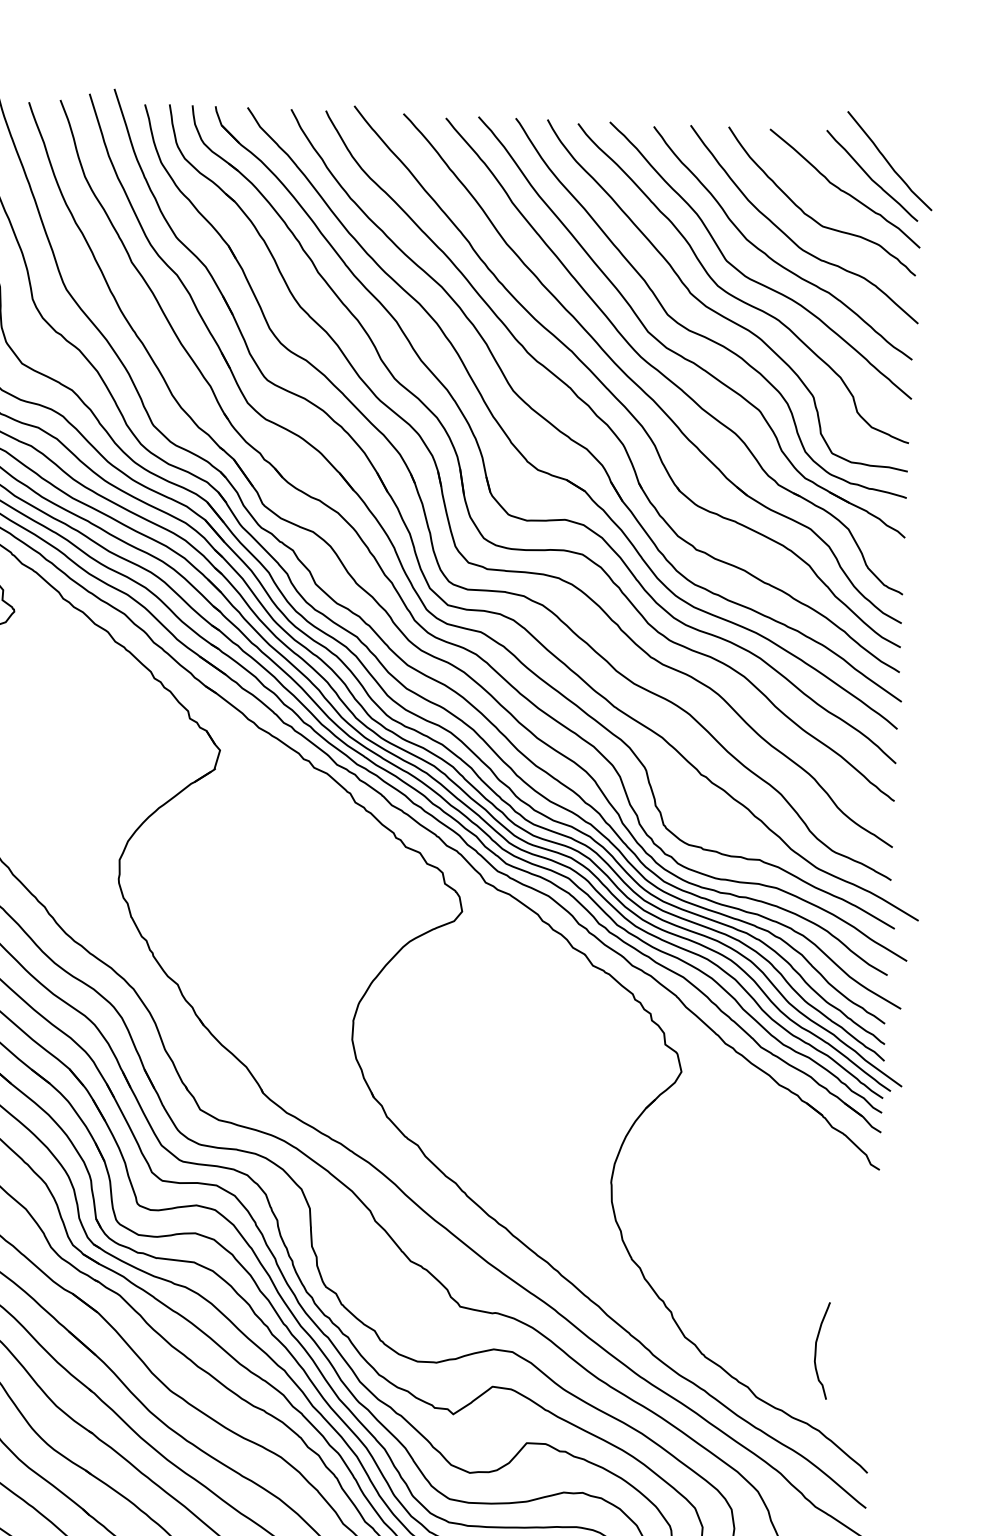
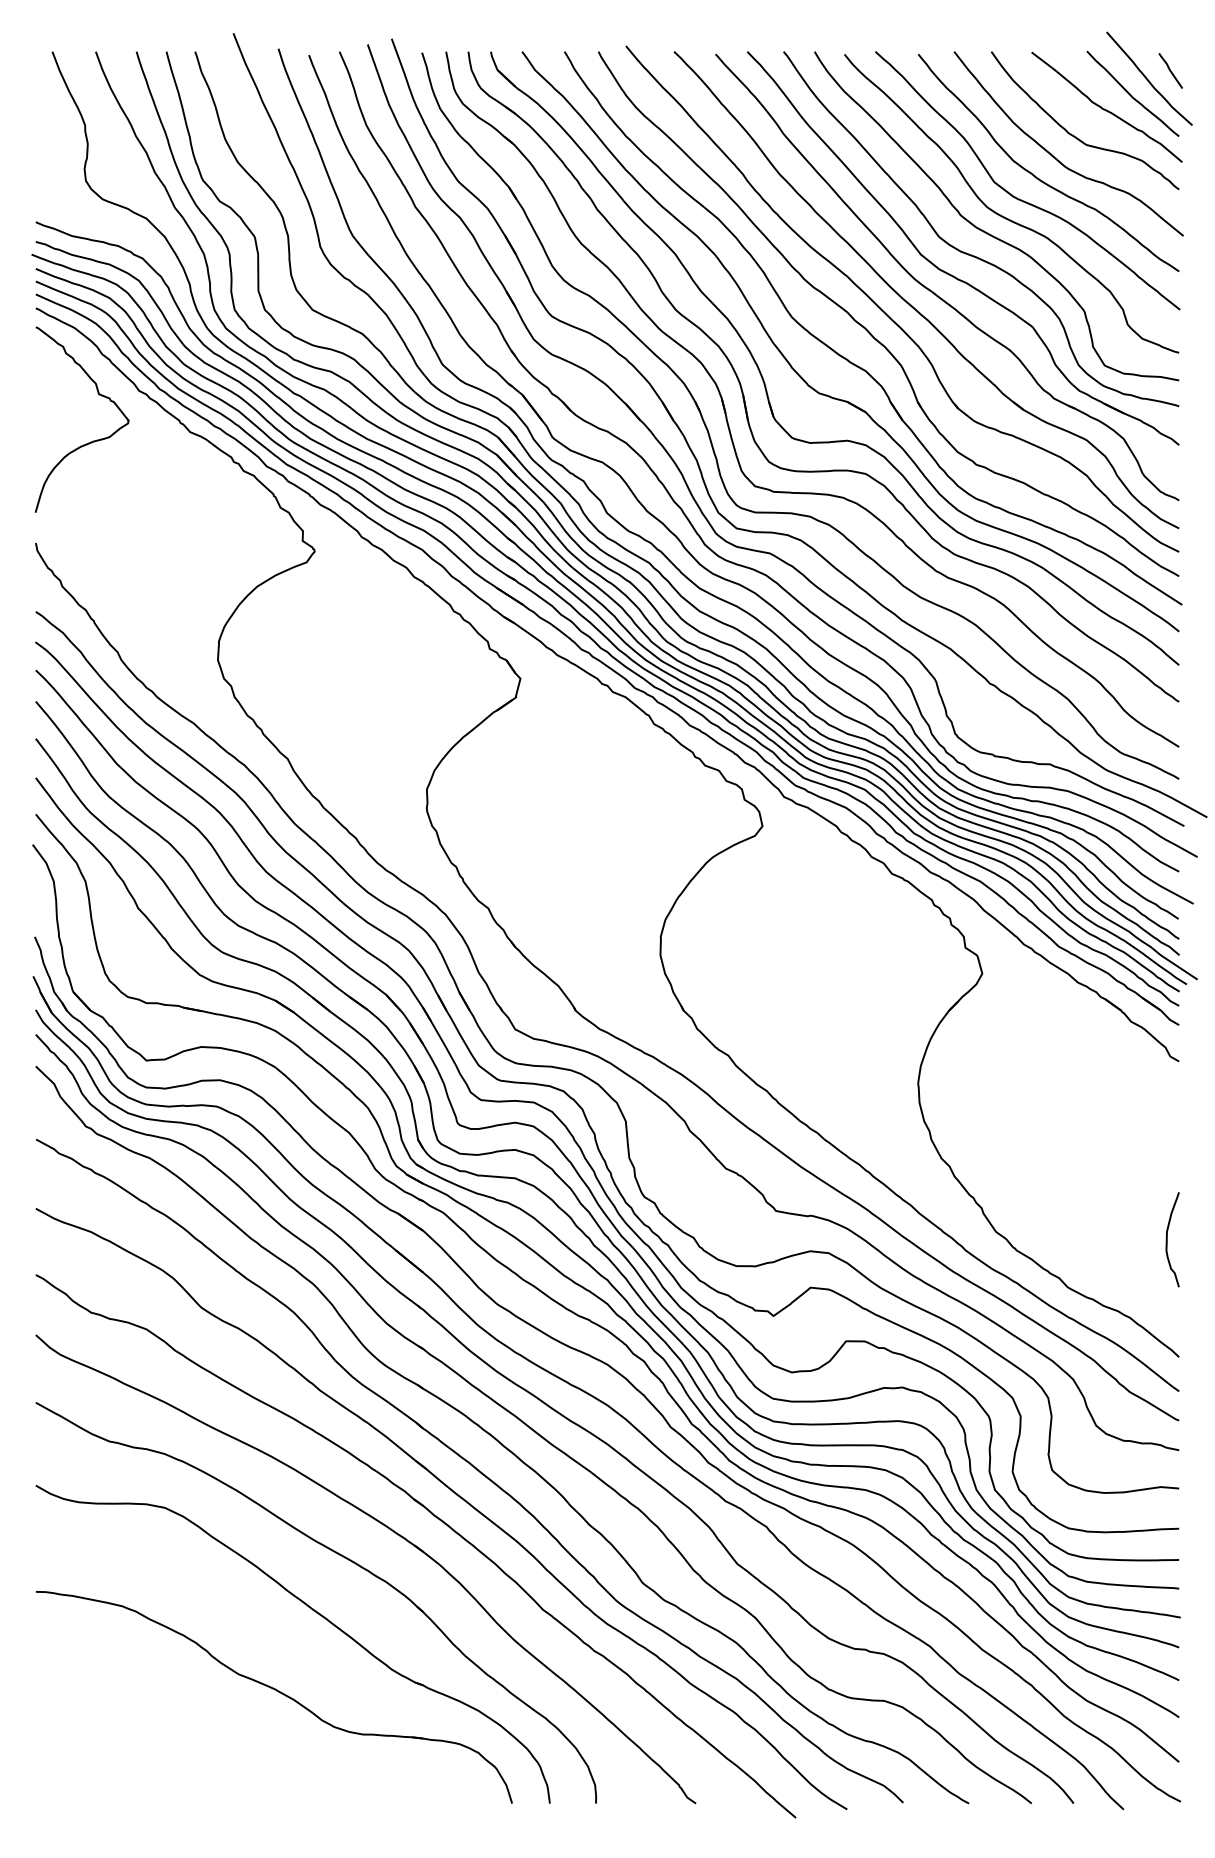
line: (911, 153) -> (1170, 70), added
curve: (816, 1350) -> (1167, 1239), moved

